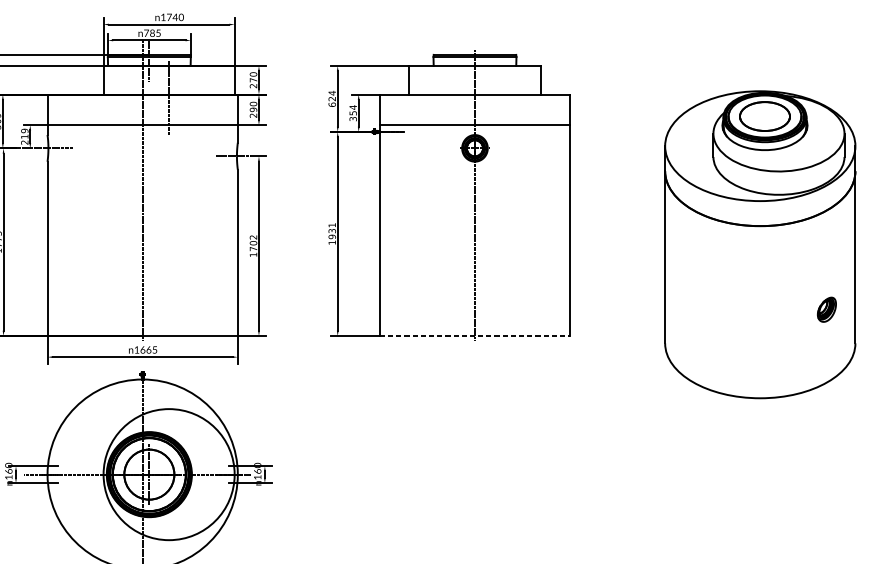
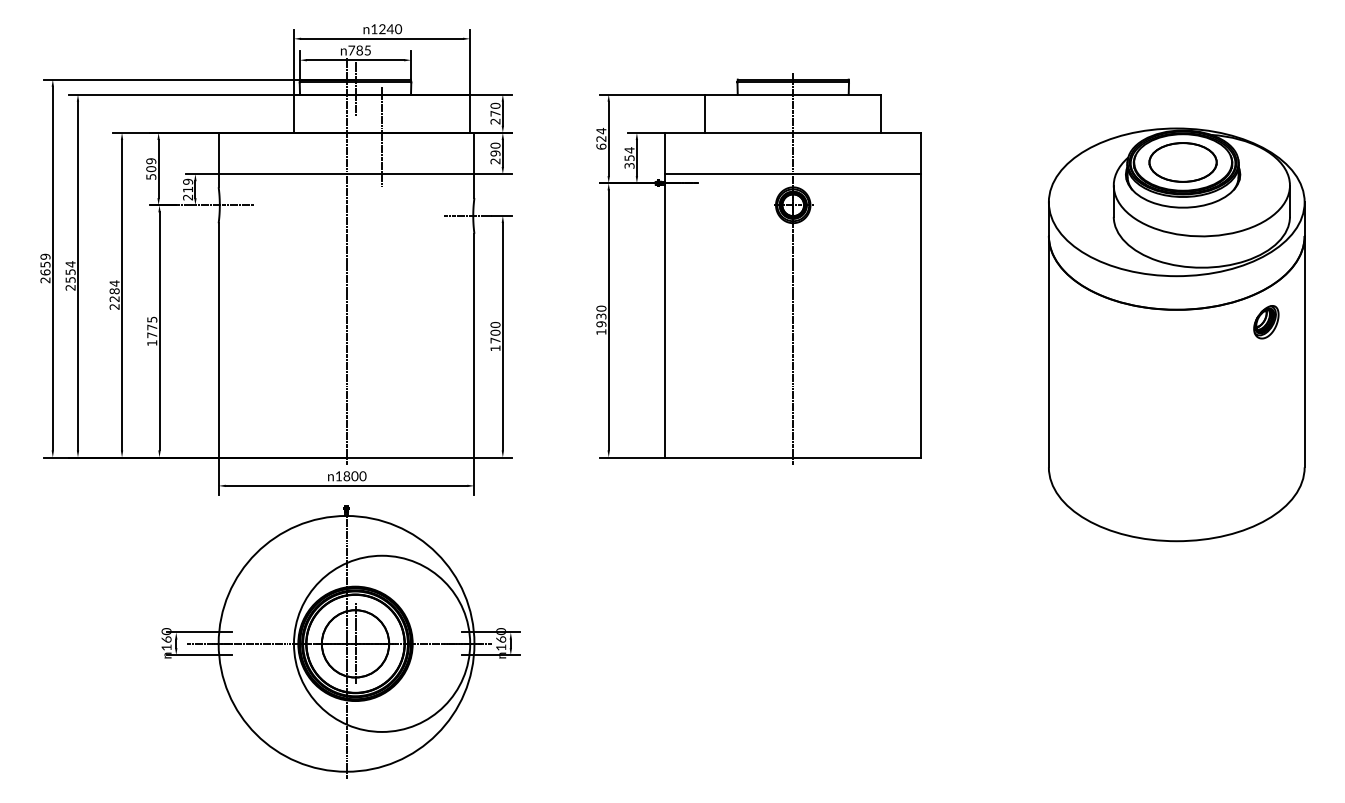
text: (169, 17) -> (382, 29), 1740 -> 1240
text: (332, 225) -> (601, 308), 1931 -> 1930
text: (253, 237) -> (495, 324), 1702 -> 1700
part: (827, 309) -> (1266, 322), moved
line: (475, 336) -> (793, 457), dashed -> solid
text: (148, 350) -> (354, 476), 1665 -> 1800

